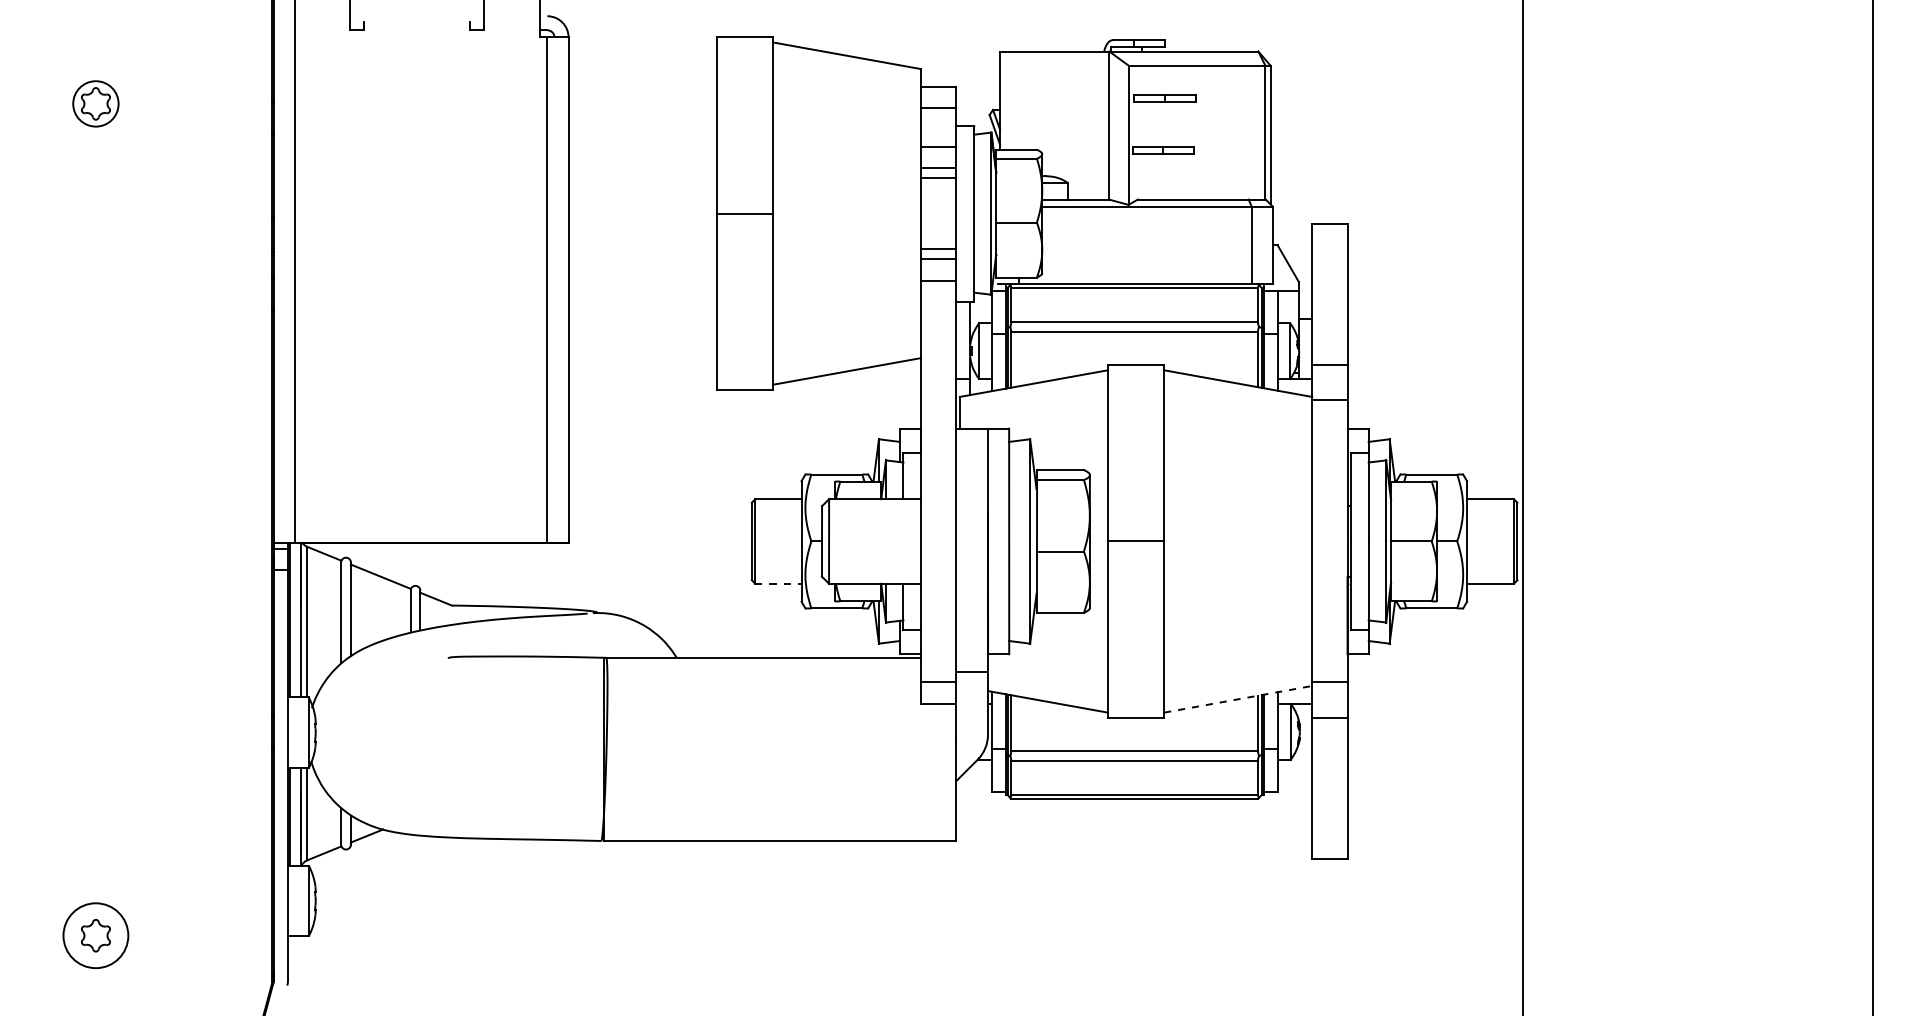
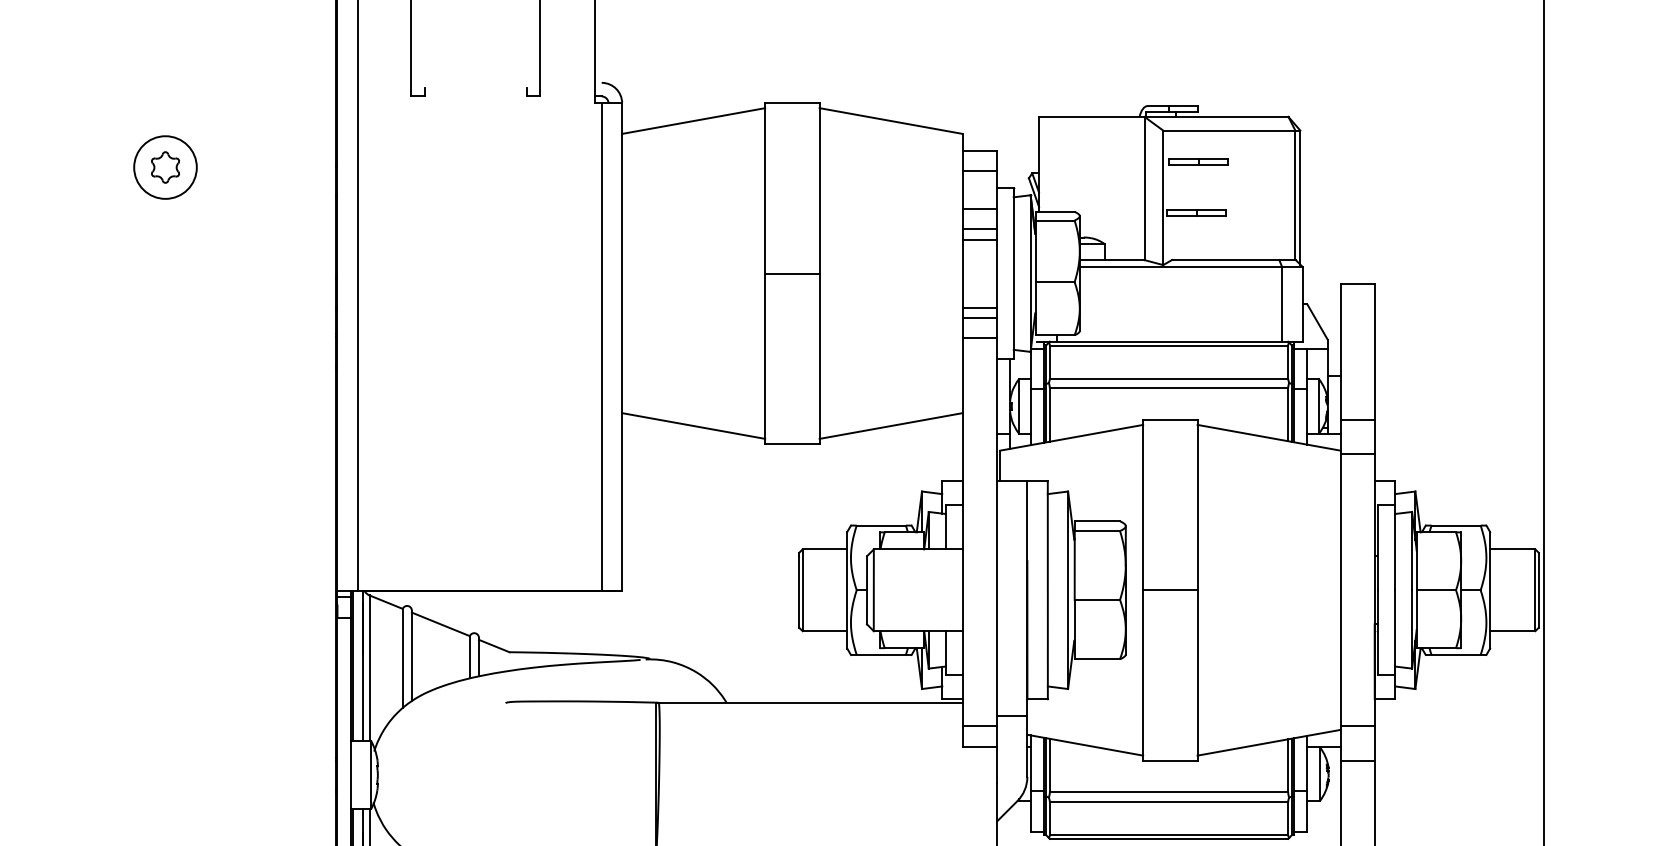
line: (642, 55) -> (693, 120), added
circle: (95, 103) -> (165, 167), size x1.43
line: (642, 371) -> (693, 426), added
line: (778, 583) -> (824, 630), dashed -> solid
line: (1238, 699) -> (1269, 742), dashed -> solid

